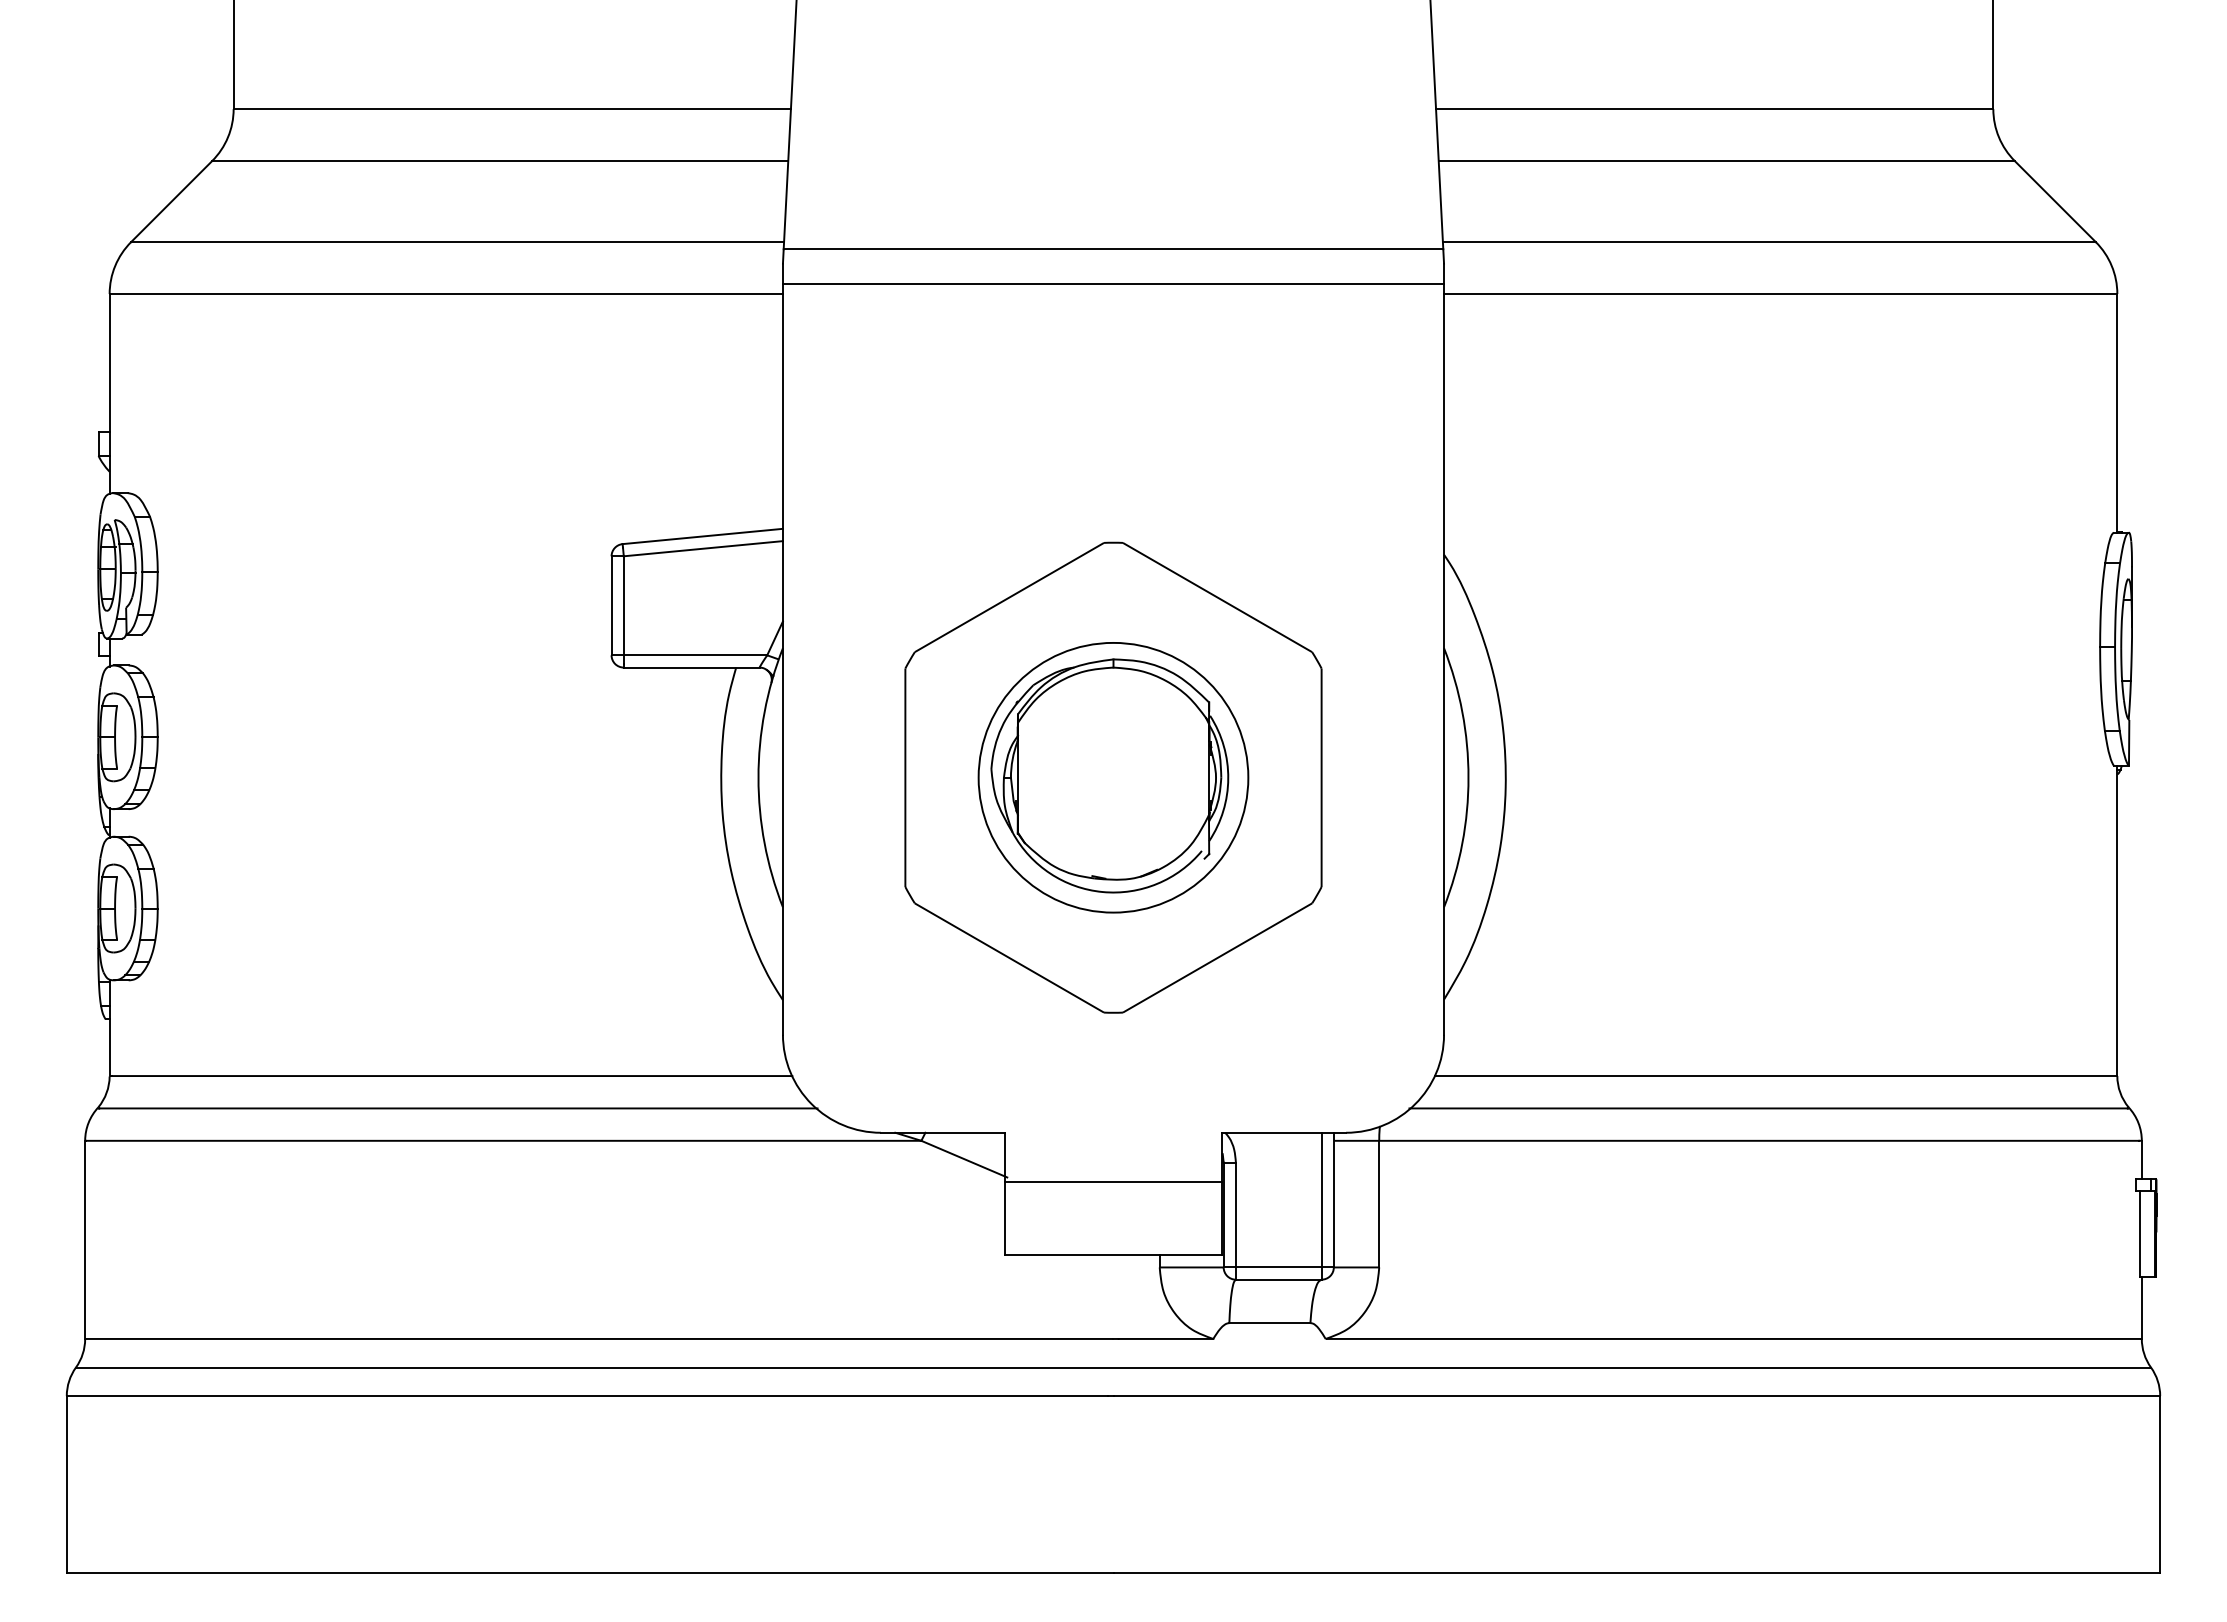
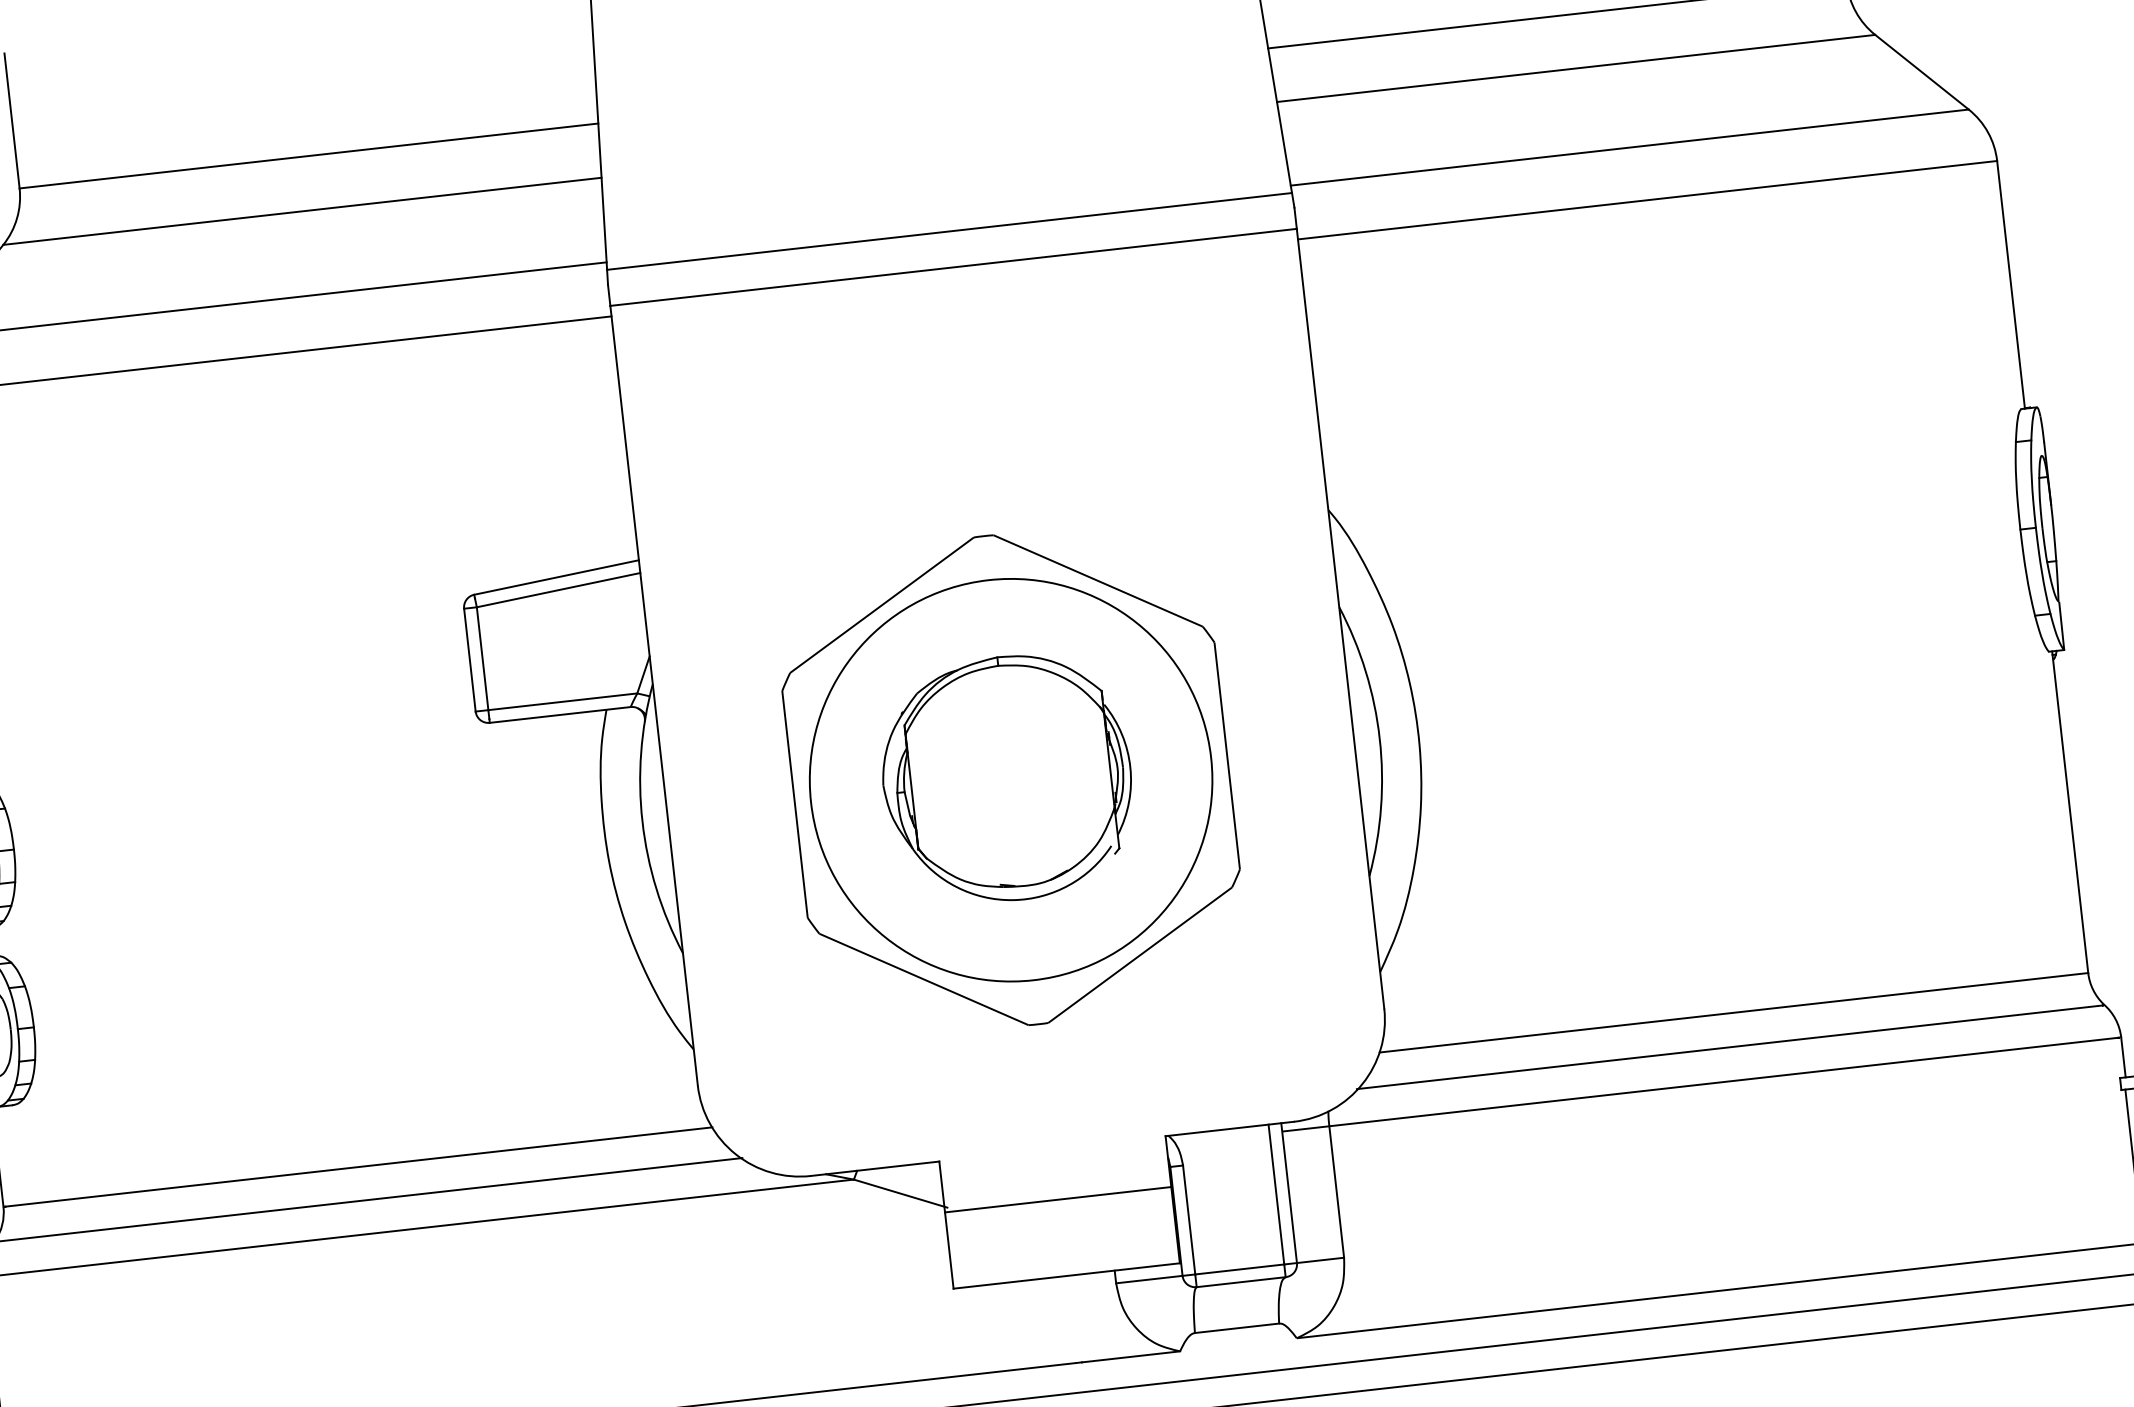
circle: (1113, 777) -> (1011, 779), size x1.43

